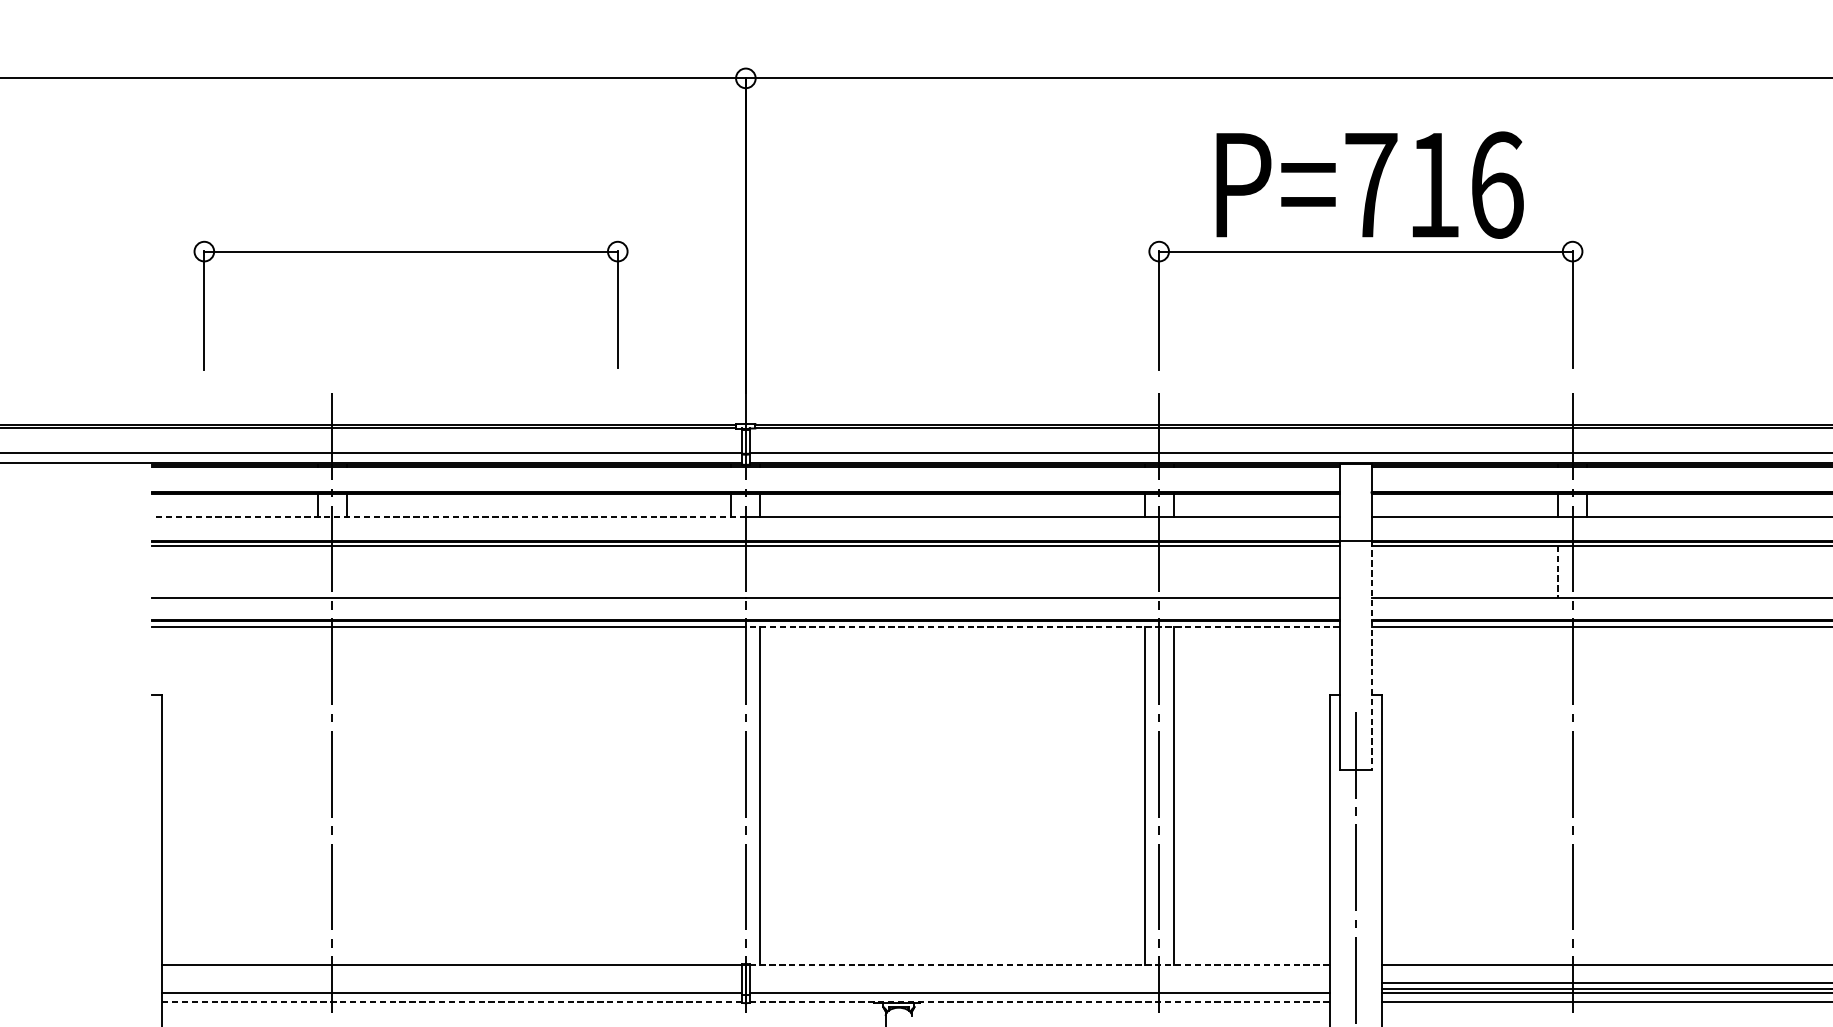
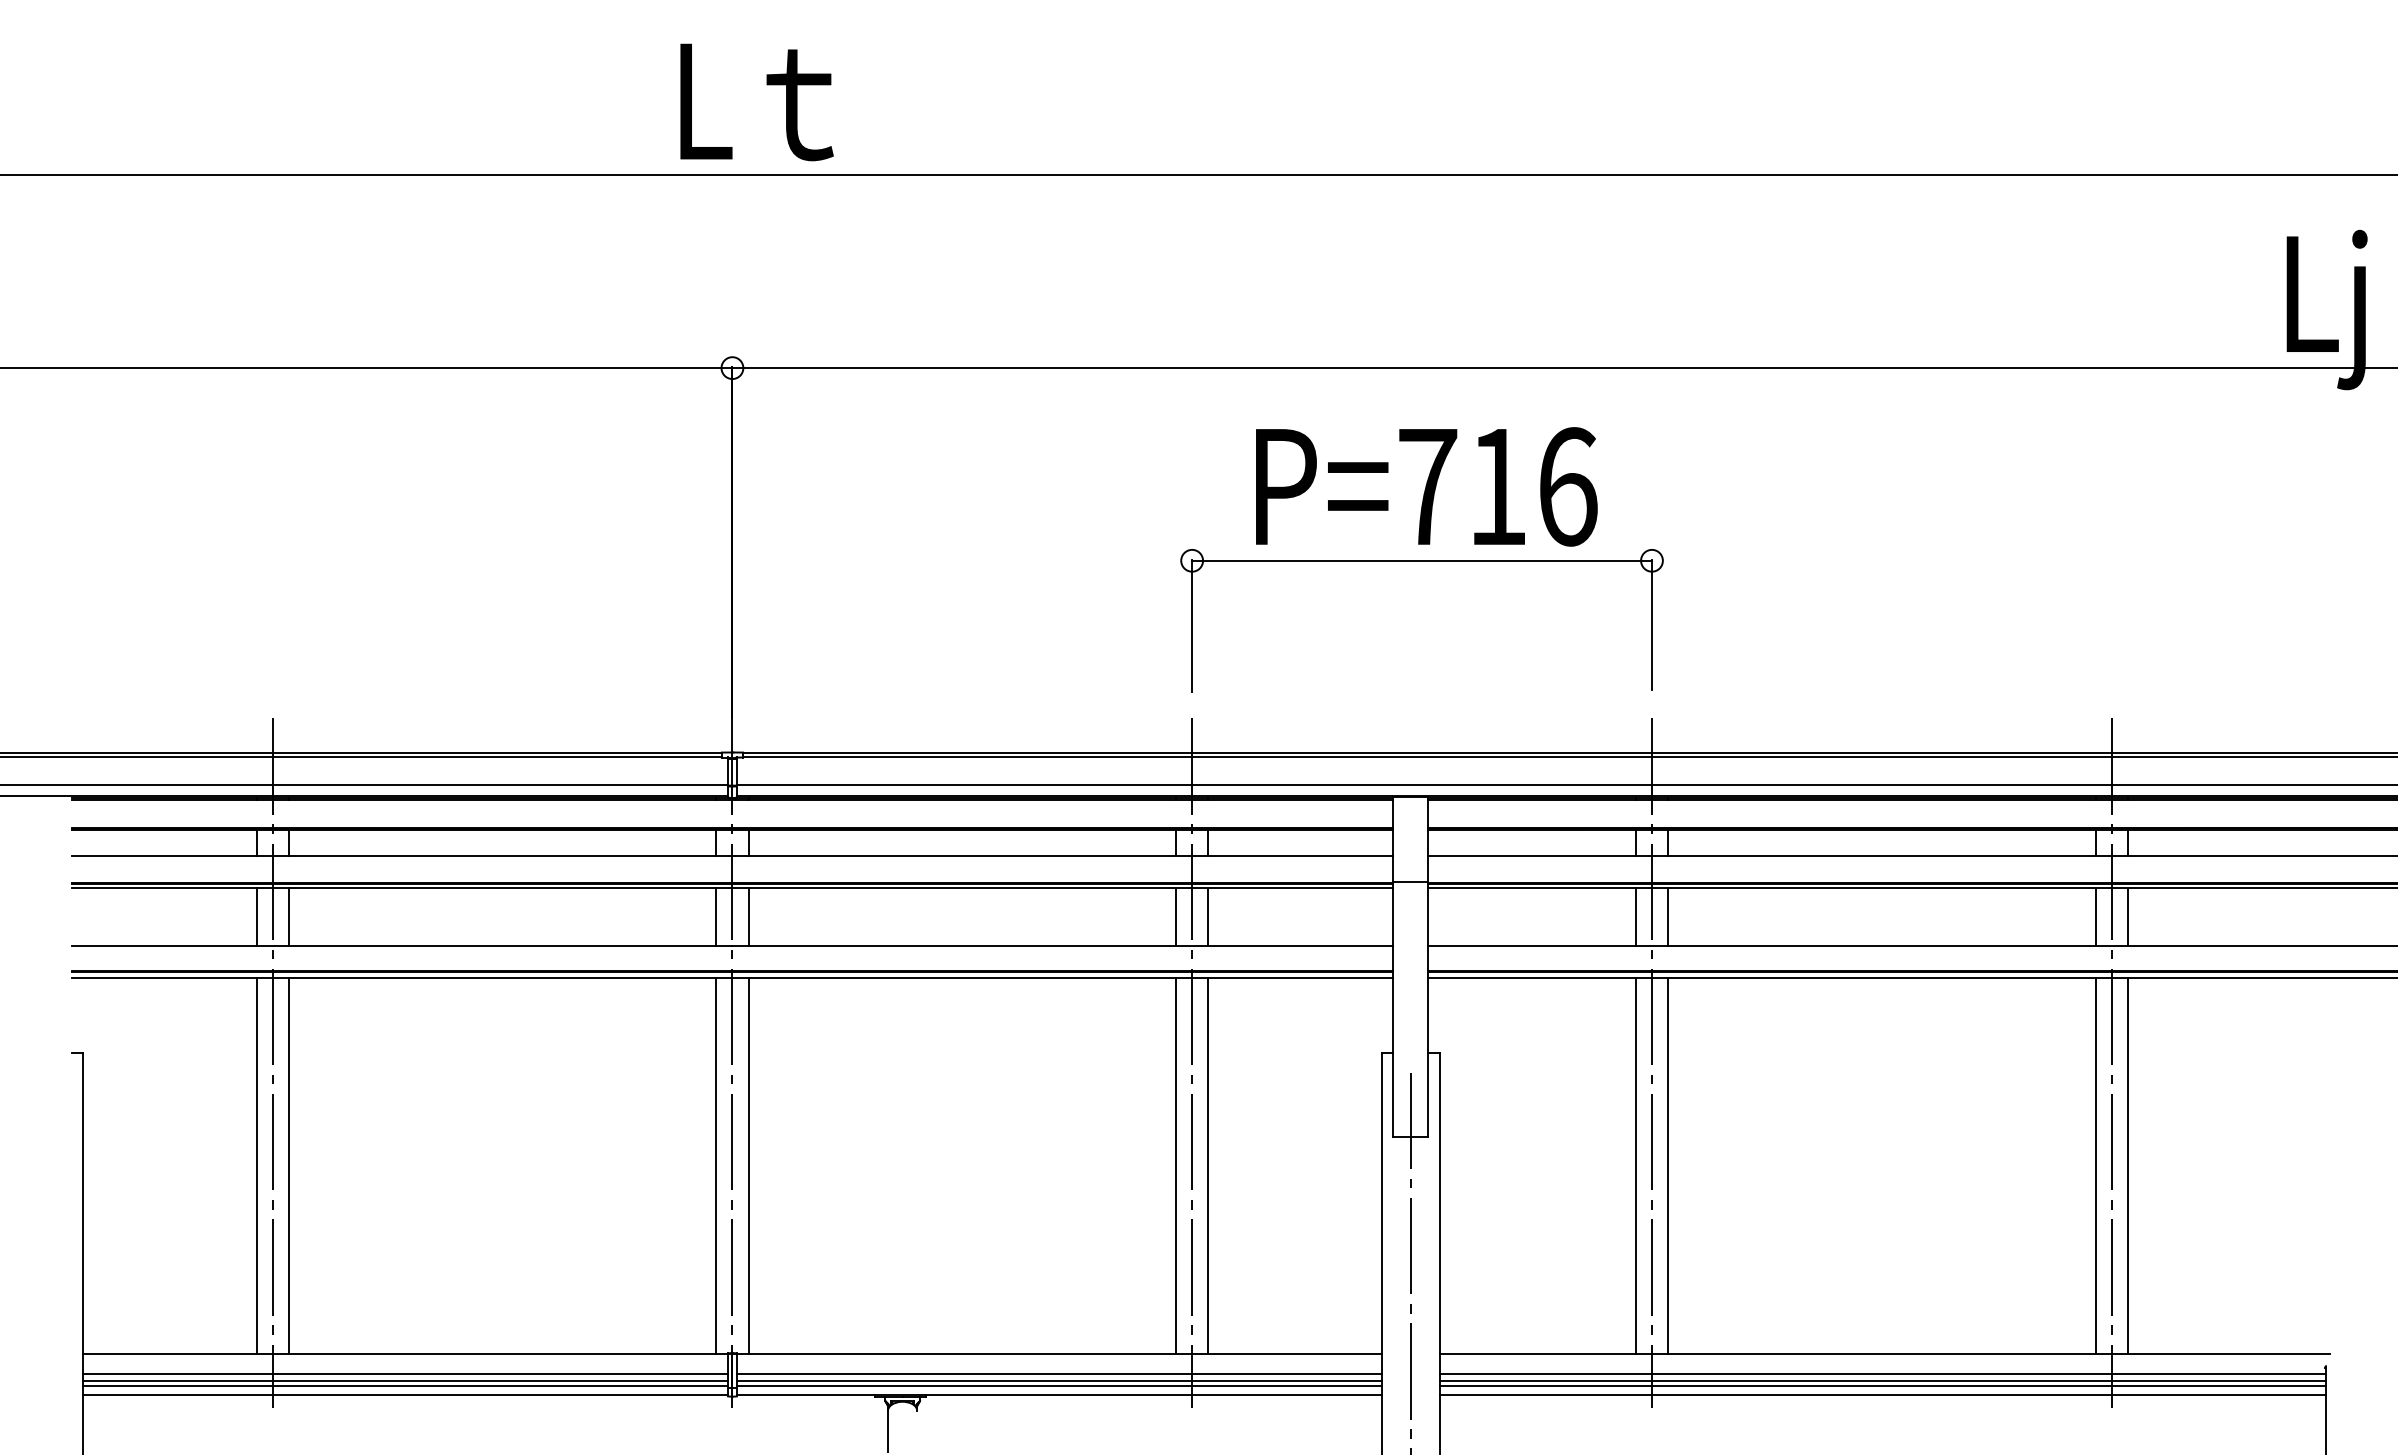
part: (410, 252) -> (359, 561), removed
line: (448, 517) -> (401, 856), dashed -> solid
line: (317, 571) -> (256, 916), added
line: (346, 571) -> (288, 916), added
line: (731, 571) -> (716, 916), added
line: (760, 571) -> (748, 916), added
line: (1145, 571) -> (1176, 916), added
line: (1173, 571) -> (1208, 916), added
line: (1558, 571) -> (1636, 916), dashed -> solid
line: (1587, 571) -> (1668, 916), added
line: (1042, 626) -> (1062, 977), dashed -> solid
line: (1371, 655) -> (1428, 1010), dashed -> solid
line: (317, 795) -> (256, 1165), added
line: (346, 795) -> (288, 1165), added
line: (731, 795) -> (716, 1165), added
line: (1558, 795) -> (1636, 1165), added
line: (1587, 795) -> (1668, 1165), added
line: (1039, 965) -> (1059, 1354), dashed -> solid
line: (451, 983) -> (405, 1374), added
line: (1039, 983) -> (1058, 1374), added
line: (451, 989) -> (405, 1381), added
line: (1039, 989) -> (1058, 1381), added
line: (451, 1002) -> (405, 1395), dashed -> solid
line: (1039, 1002) -> (1058, 1395), dashed -> solid

